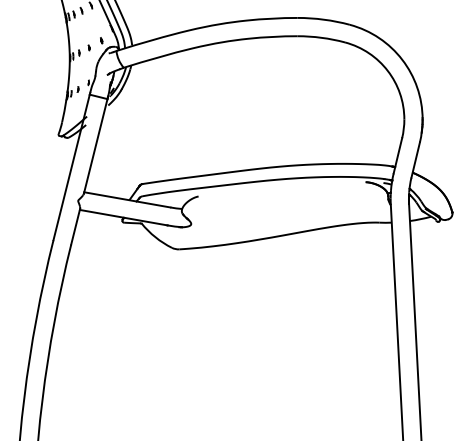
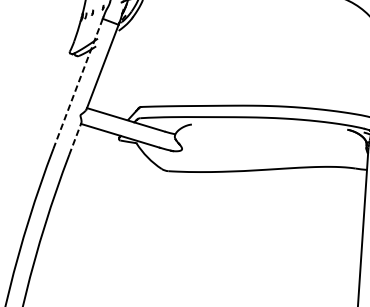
line: (71, 167) -> (77, 83), solid -> dashed
line: (75, 226) -> (75, 138), solid -> dashed

